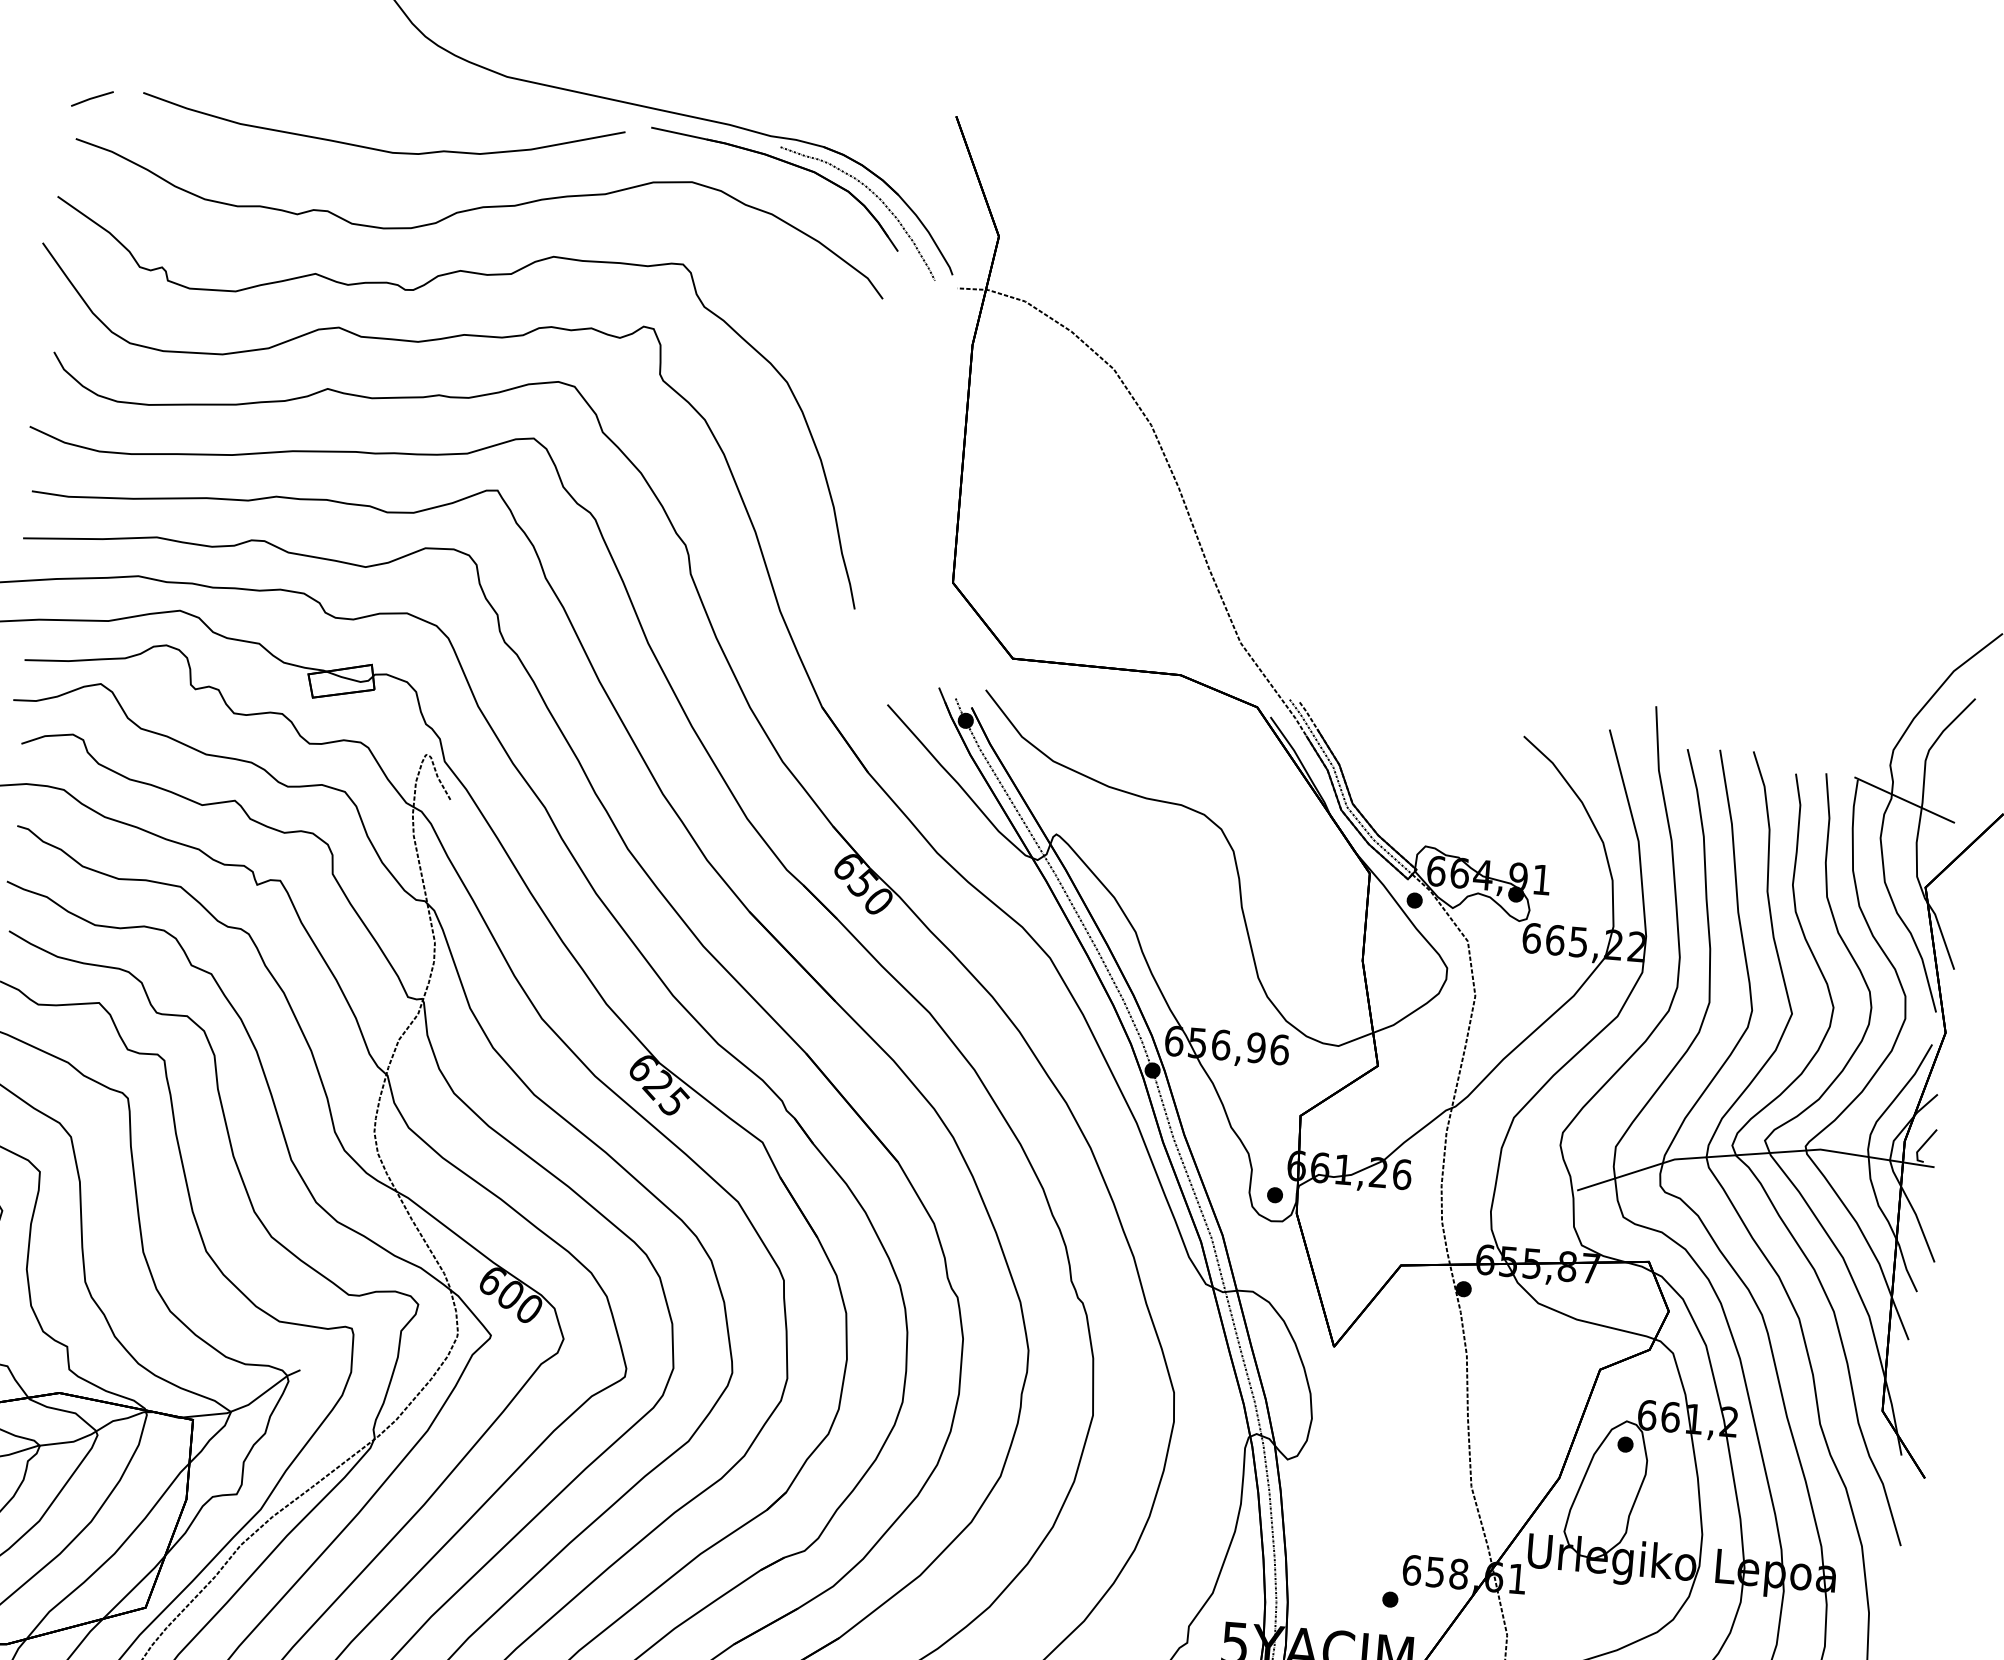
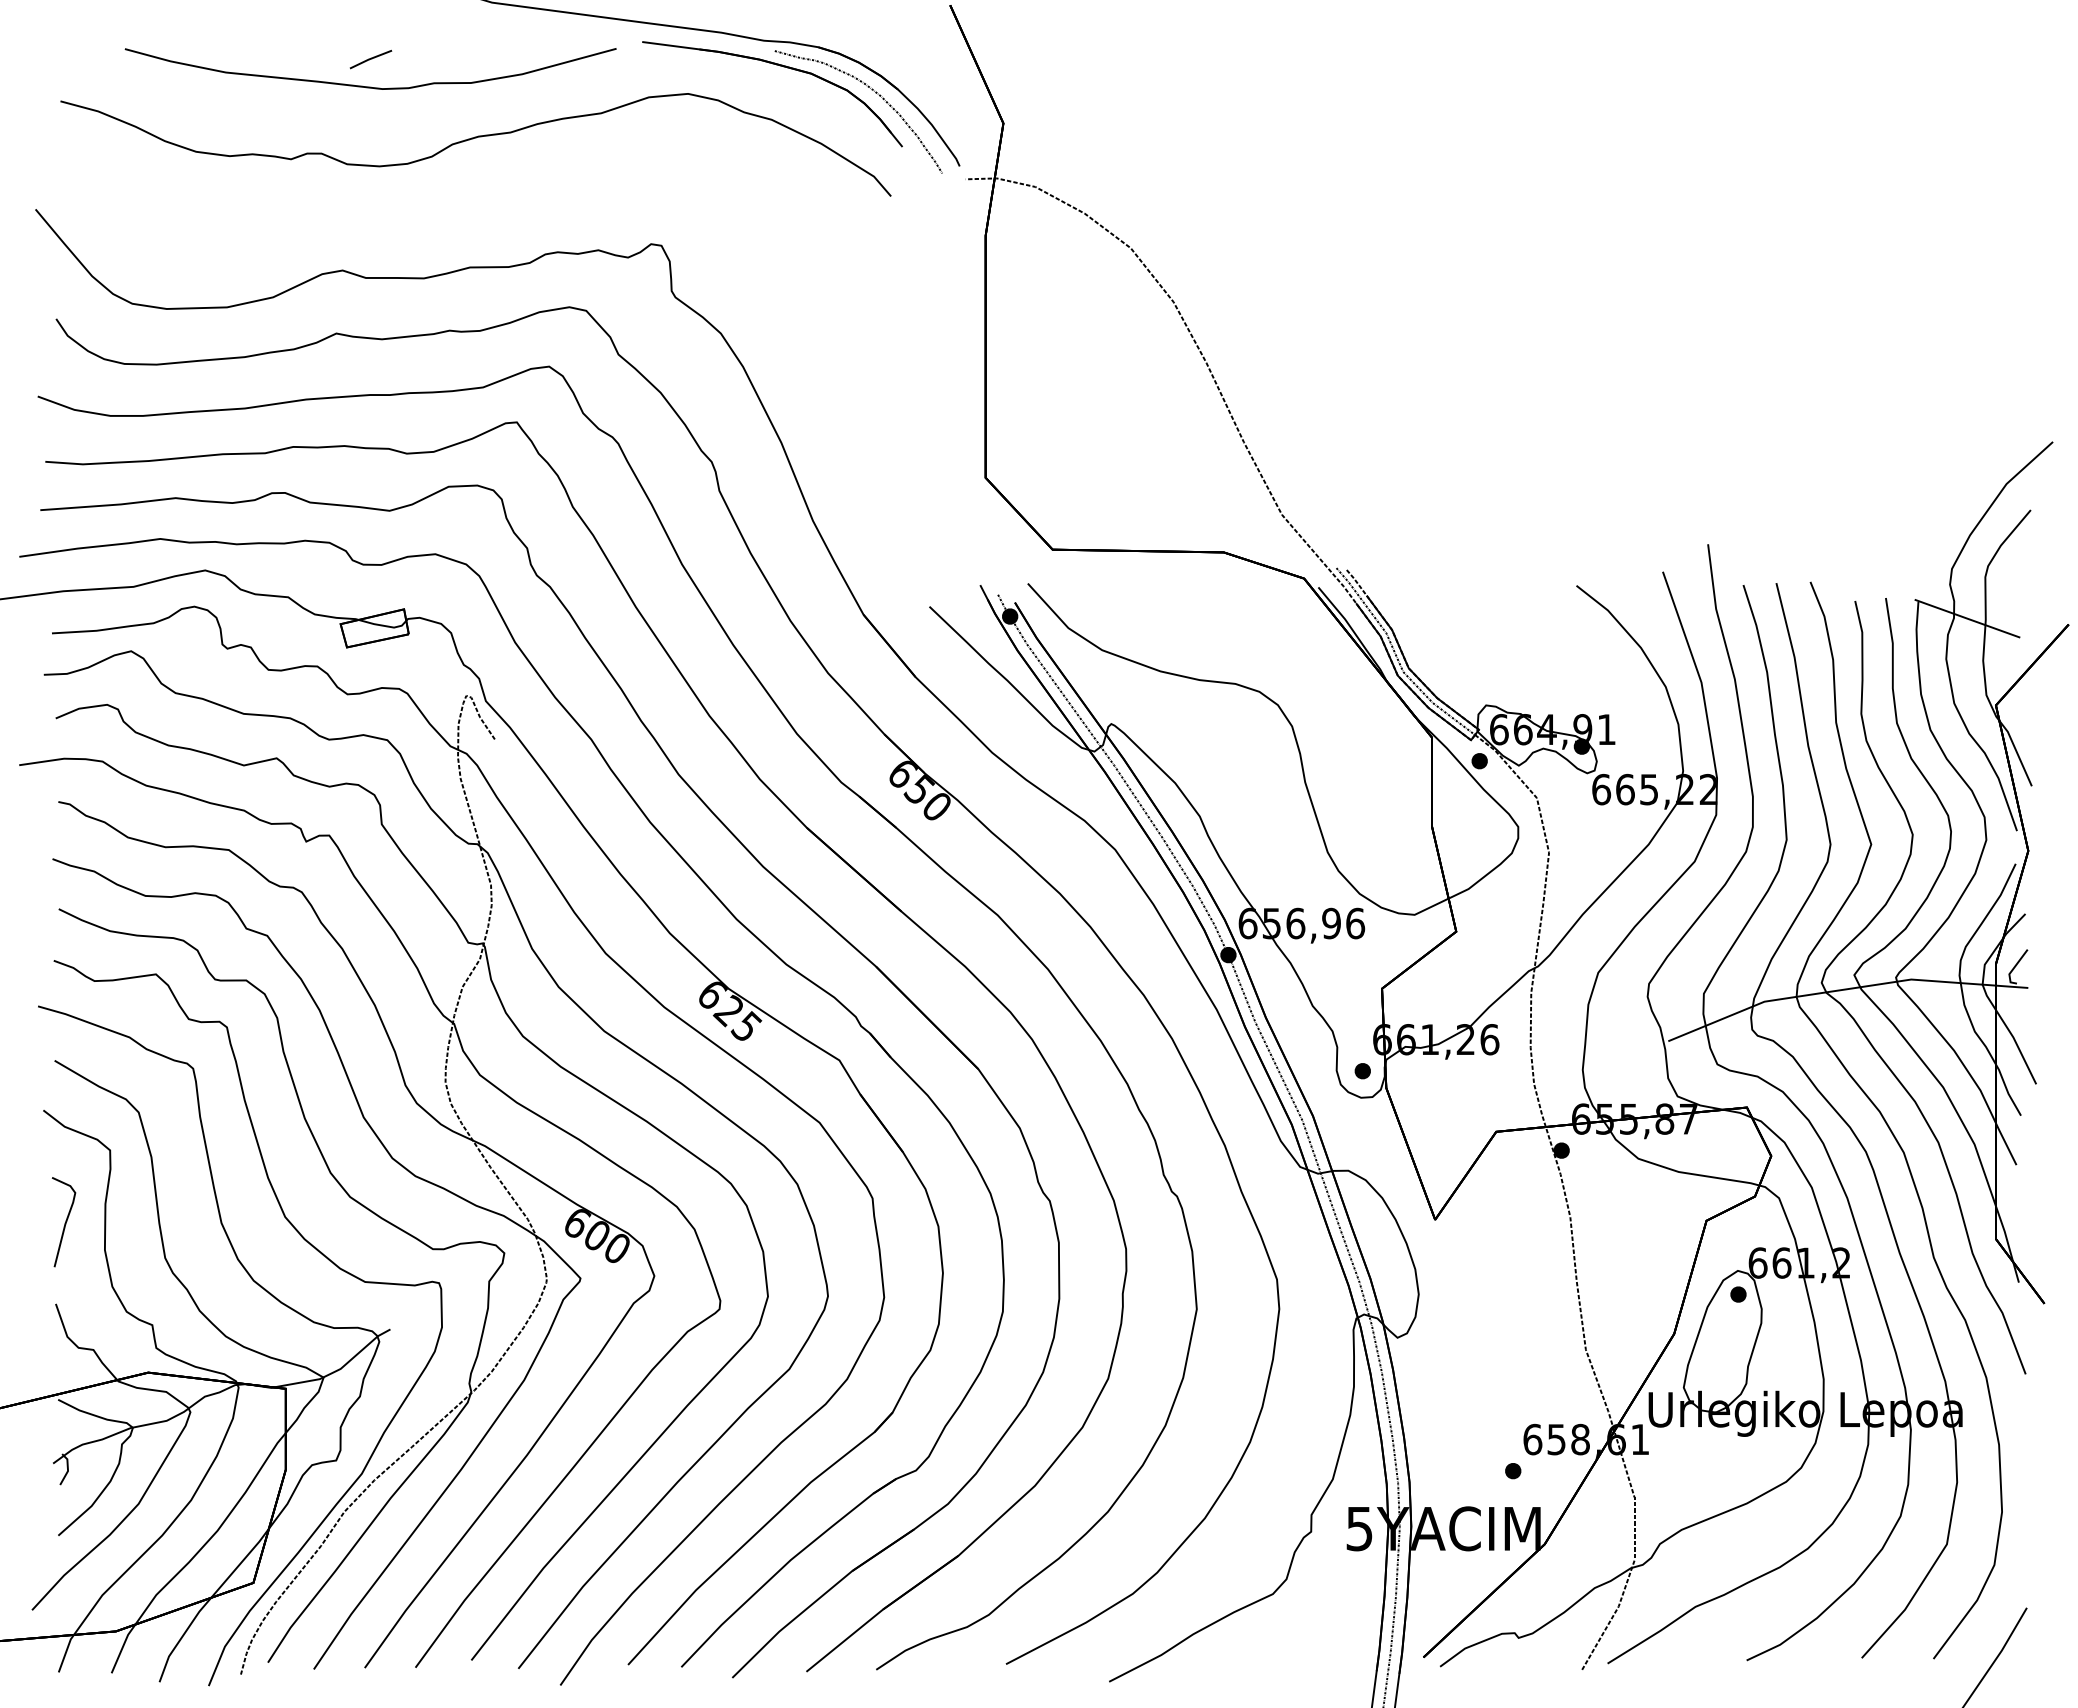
line: (91, 98) -> (370, 59), moved
part: (412, 291) -> (414, 227), removed

